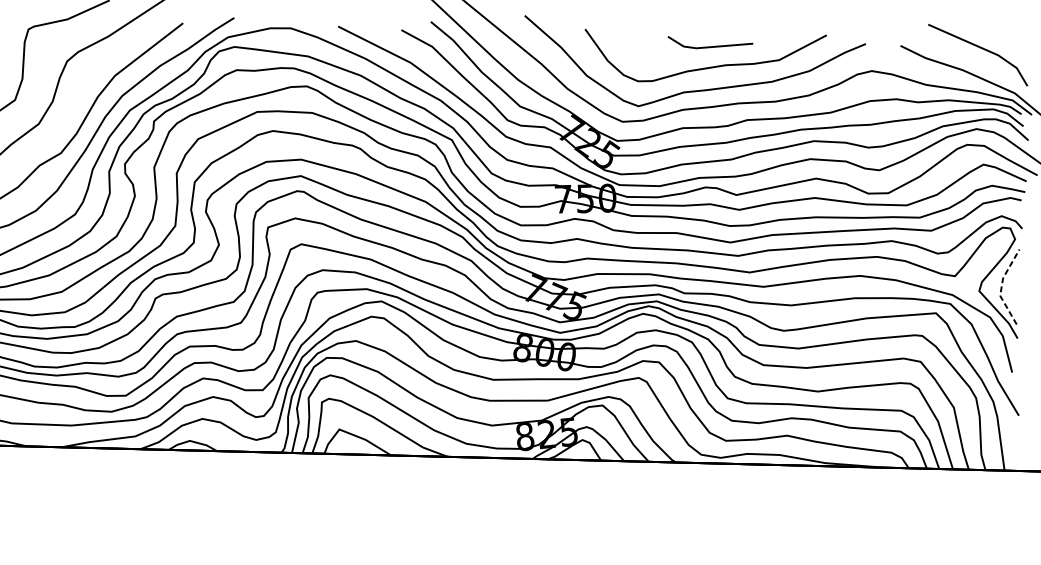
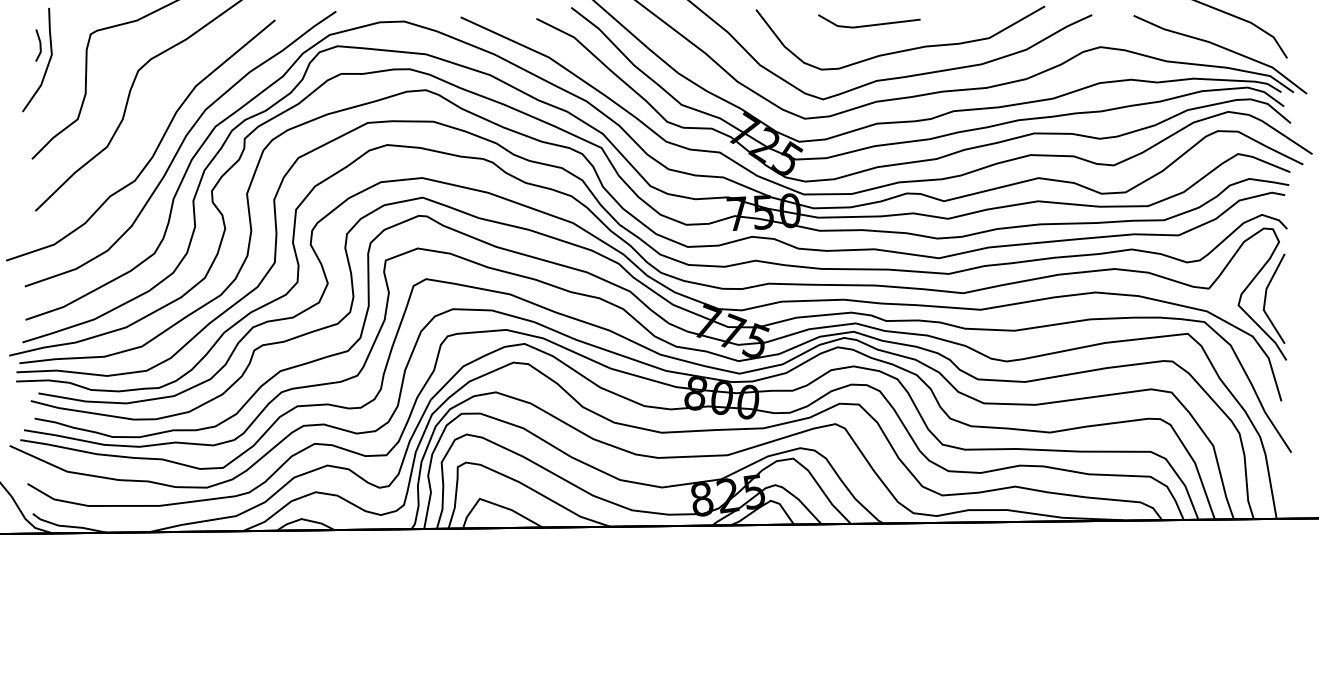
line: (710, 46) -> (869, 24), moved
line: (1001, 286) -> (1265, 299), dashed -> solid

